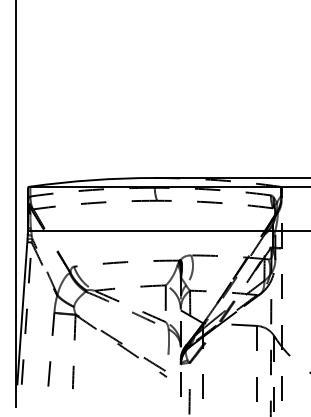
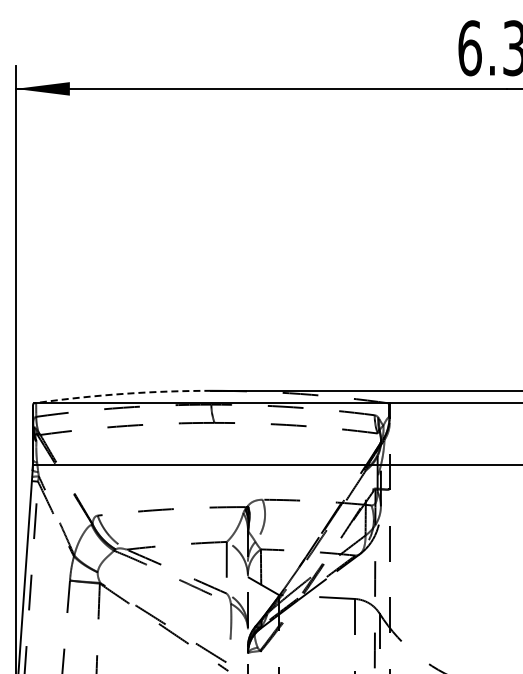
arc: (92, 179) -> (123, 393), solid -> dashed

